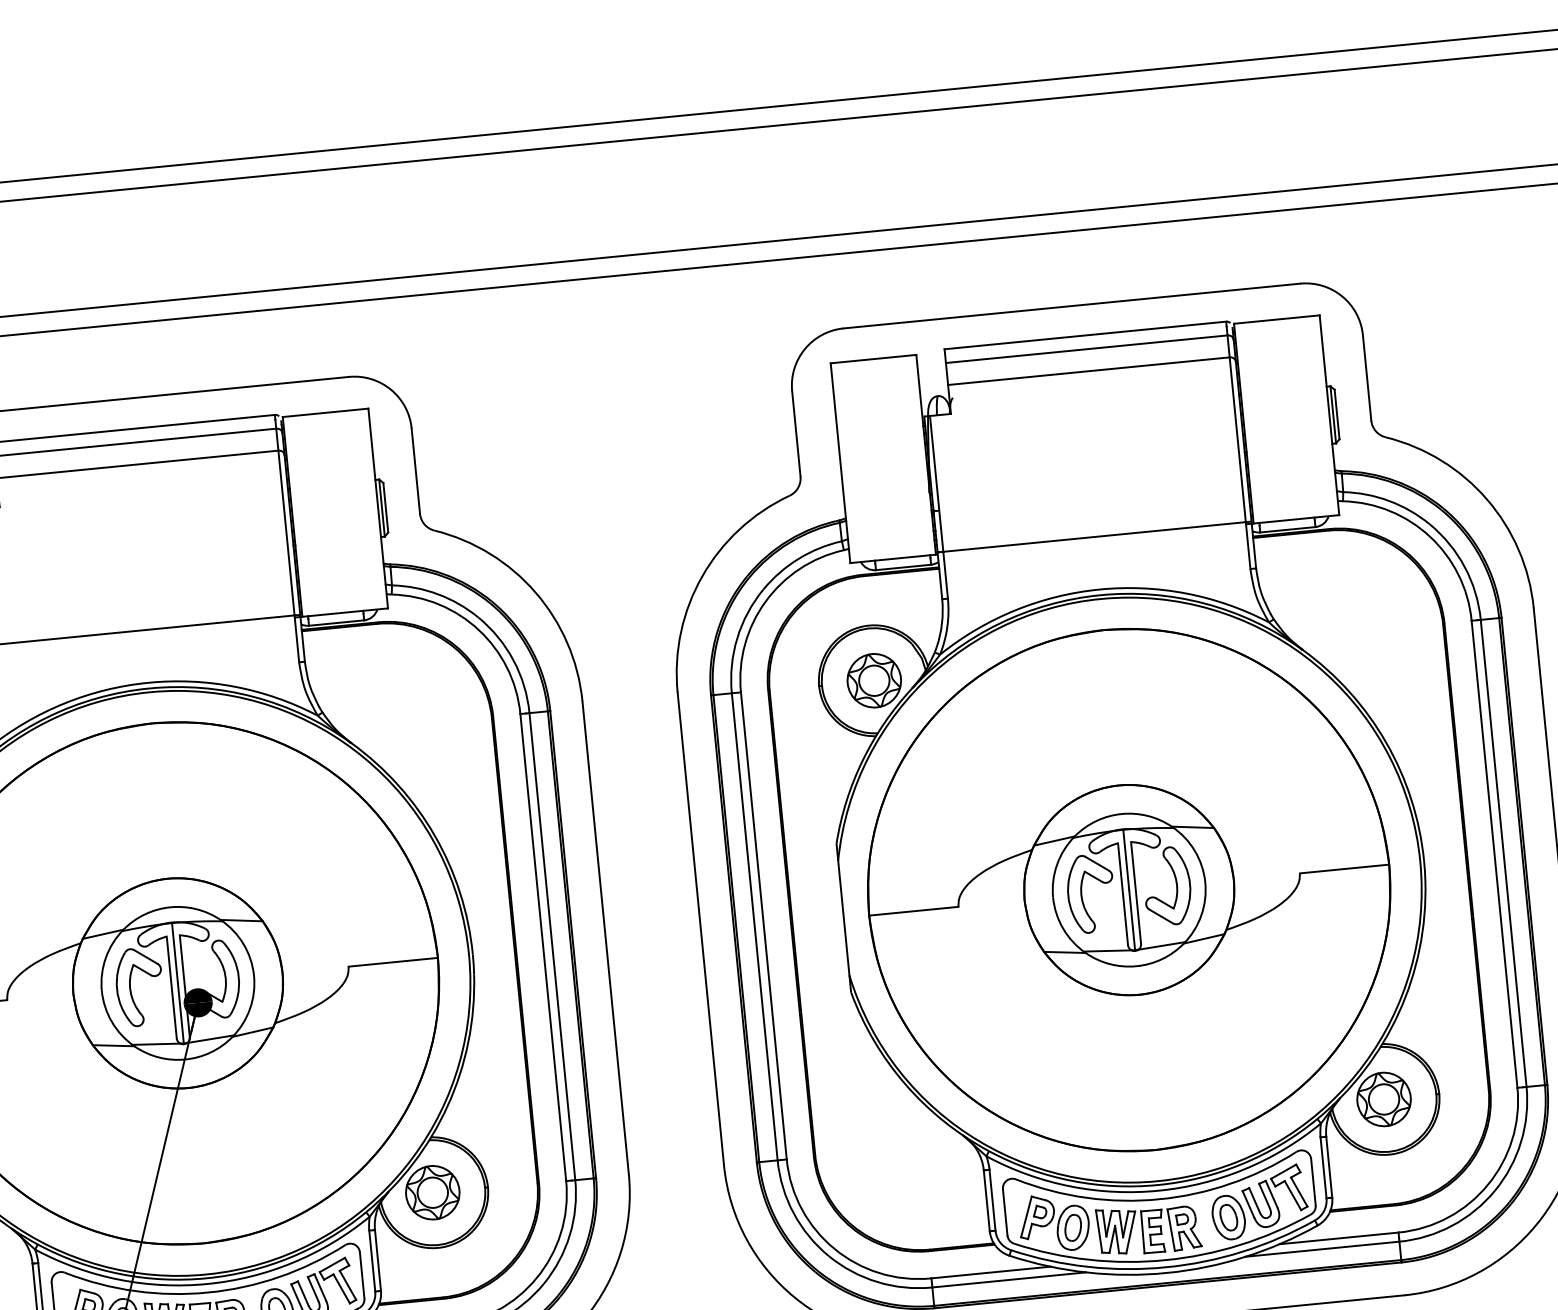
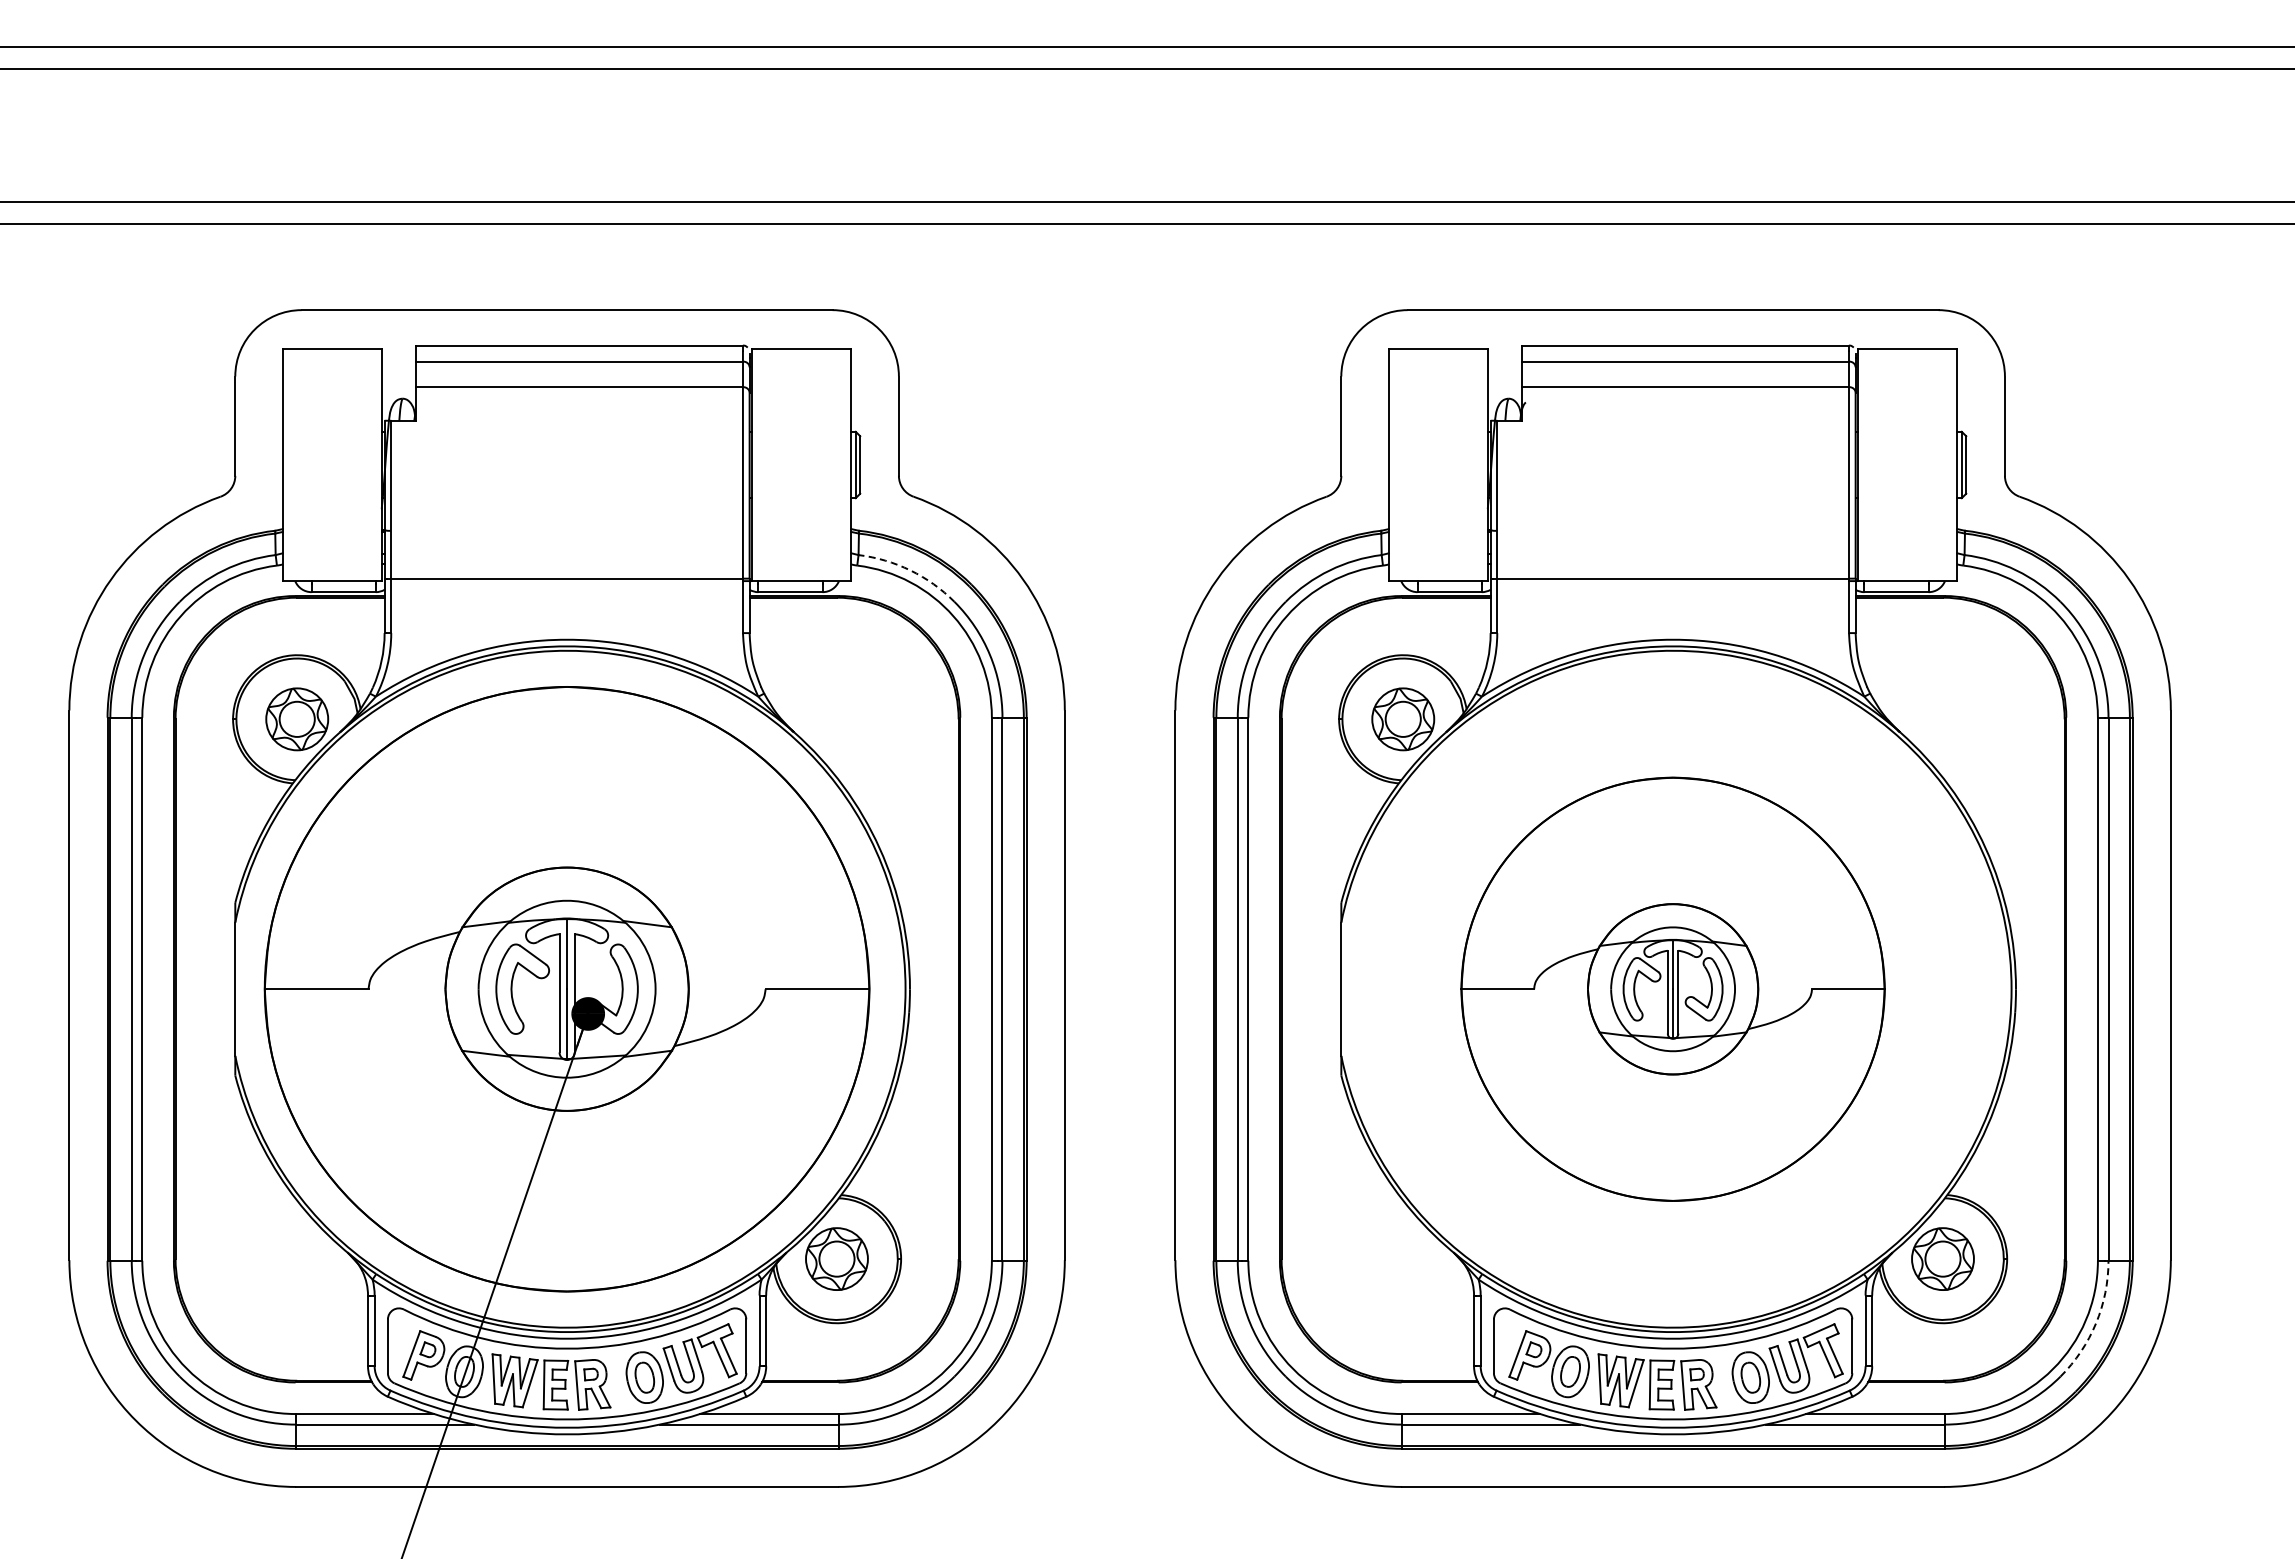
arc: (437, 594) -> (910, 570), solid -> dashed
part: (1128, 890) -> (1672, 989), size x0.7
arc: (1521, 1141) -> (2096, 1323), solid -> dashed

